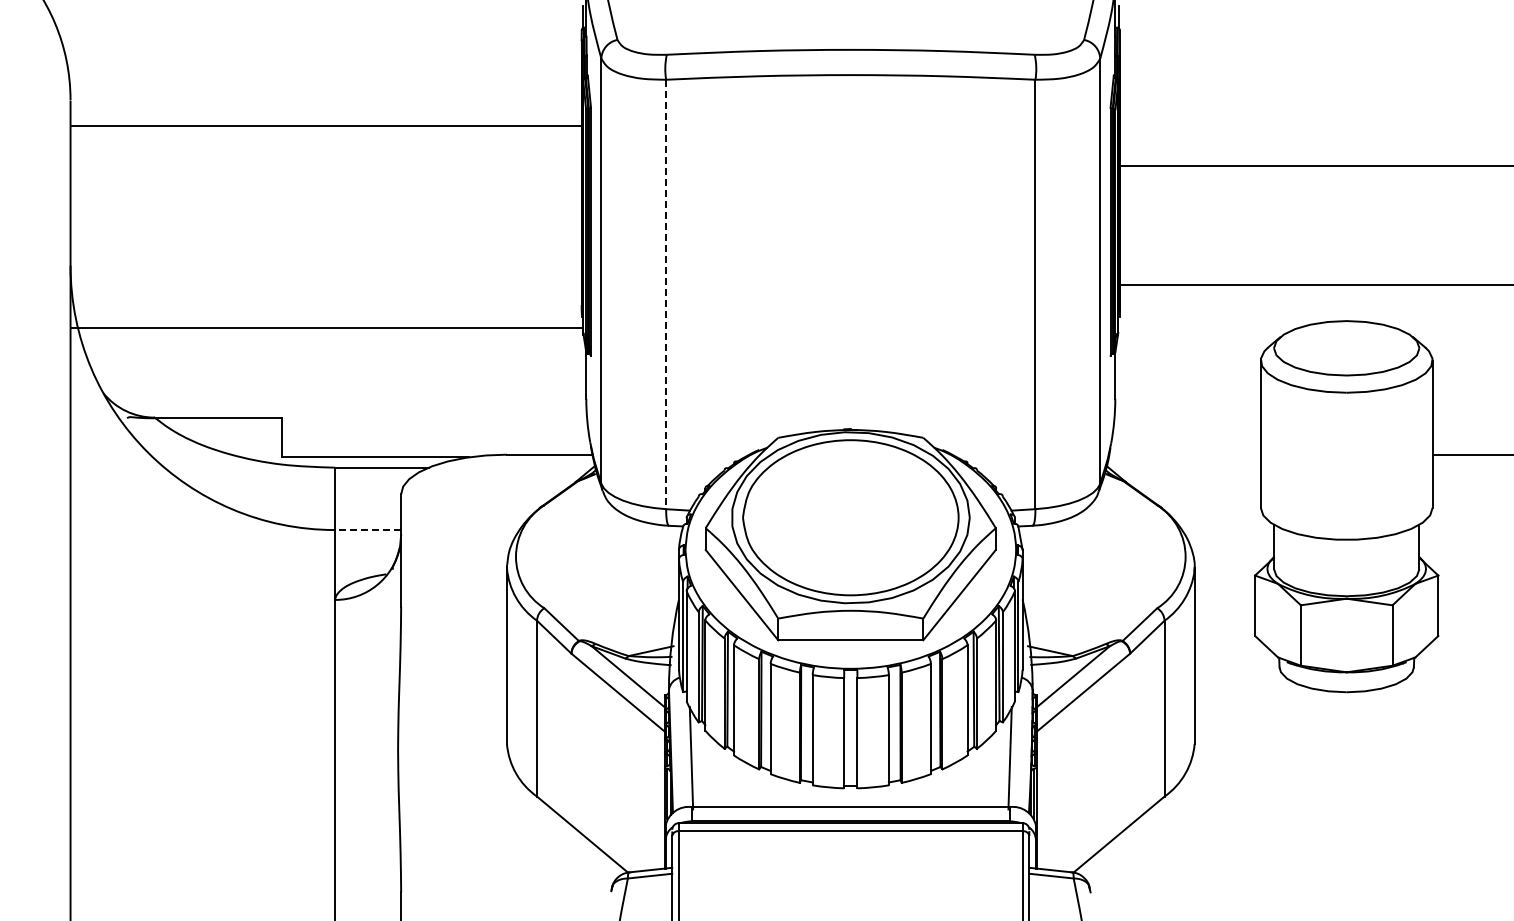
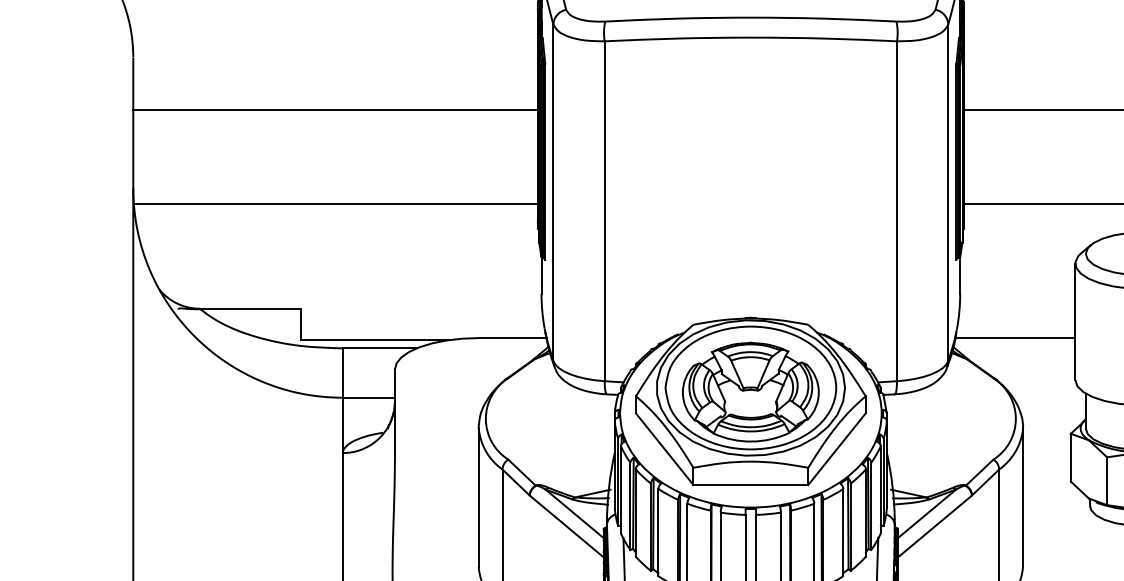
line: (325, 126) -> (335, 109), moved
line: (666, 294) -> (604, 211), dashed -> solid
line: (326, 328) -> (335, 204), moved
line: (1184, 454) -> (1014, 337), added
part: (850, 522) -> (750, 391), added
line: (367, 530) -> (368, 398), dashed -> solid

